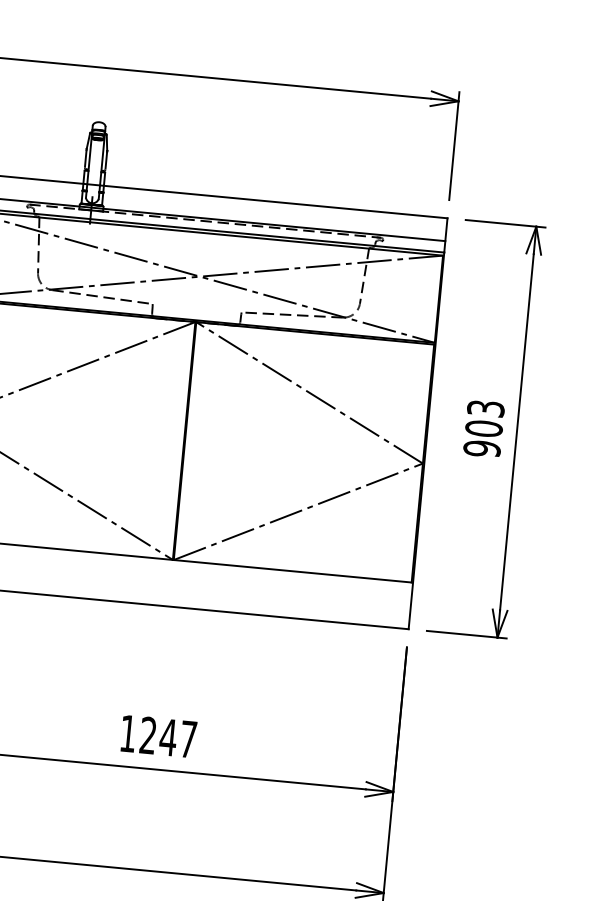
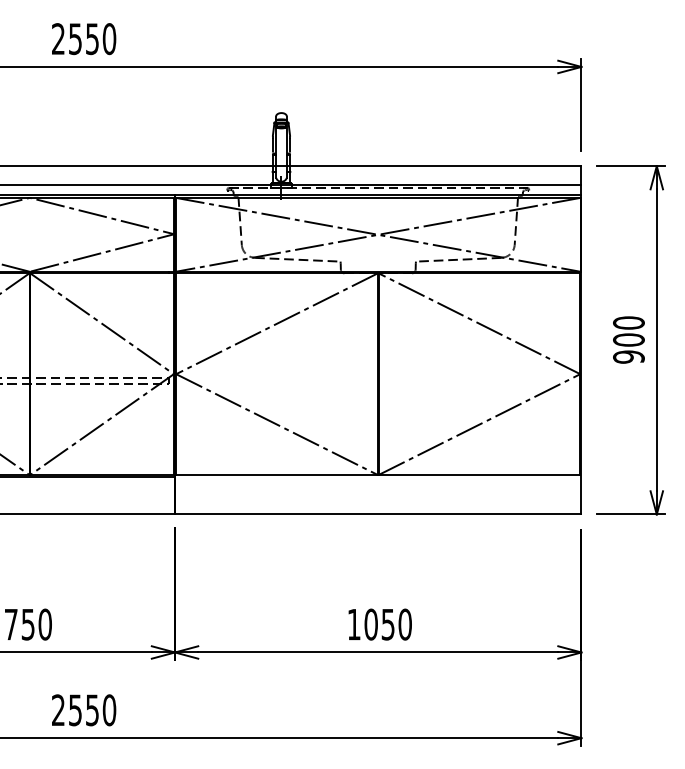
text: (485, 407) -> (628, 322), 903 -> 900
text: (167, 737) -> (387, 624), 1247 -> 1050

